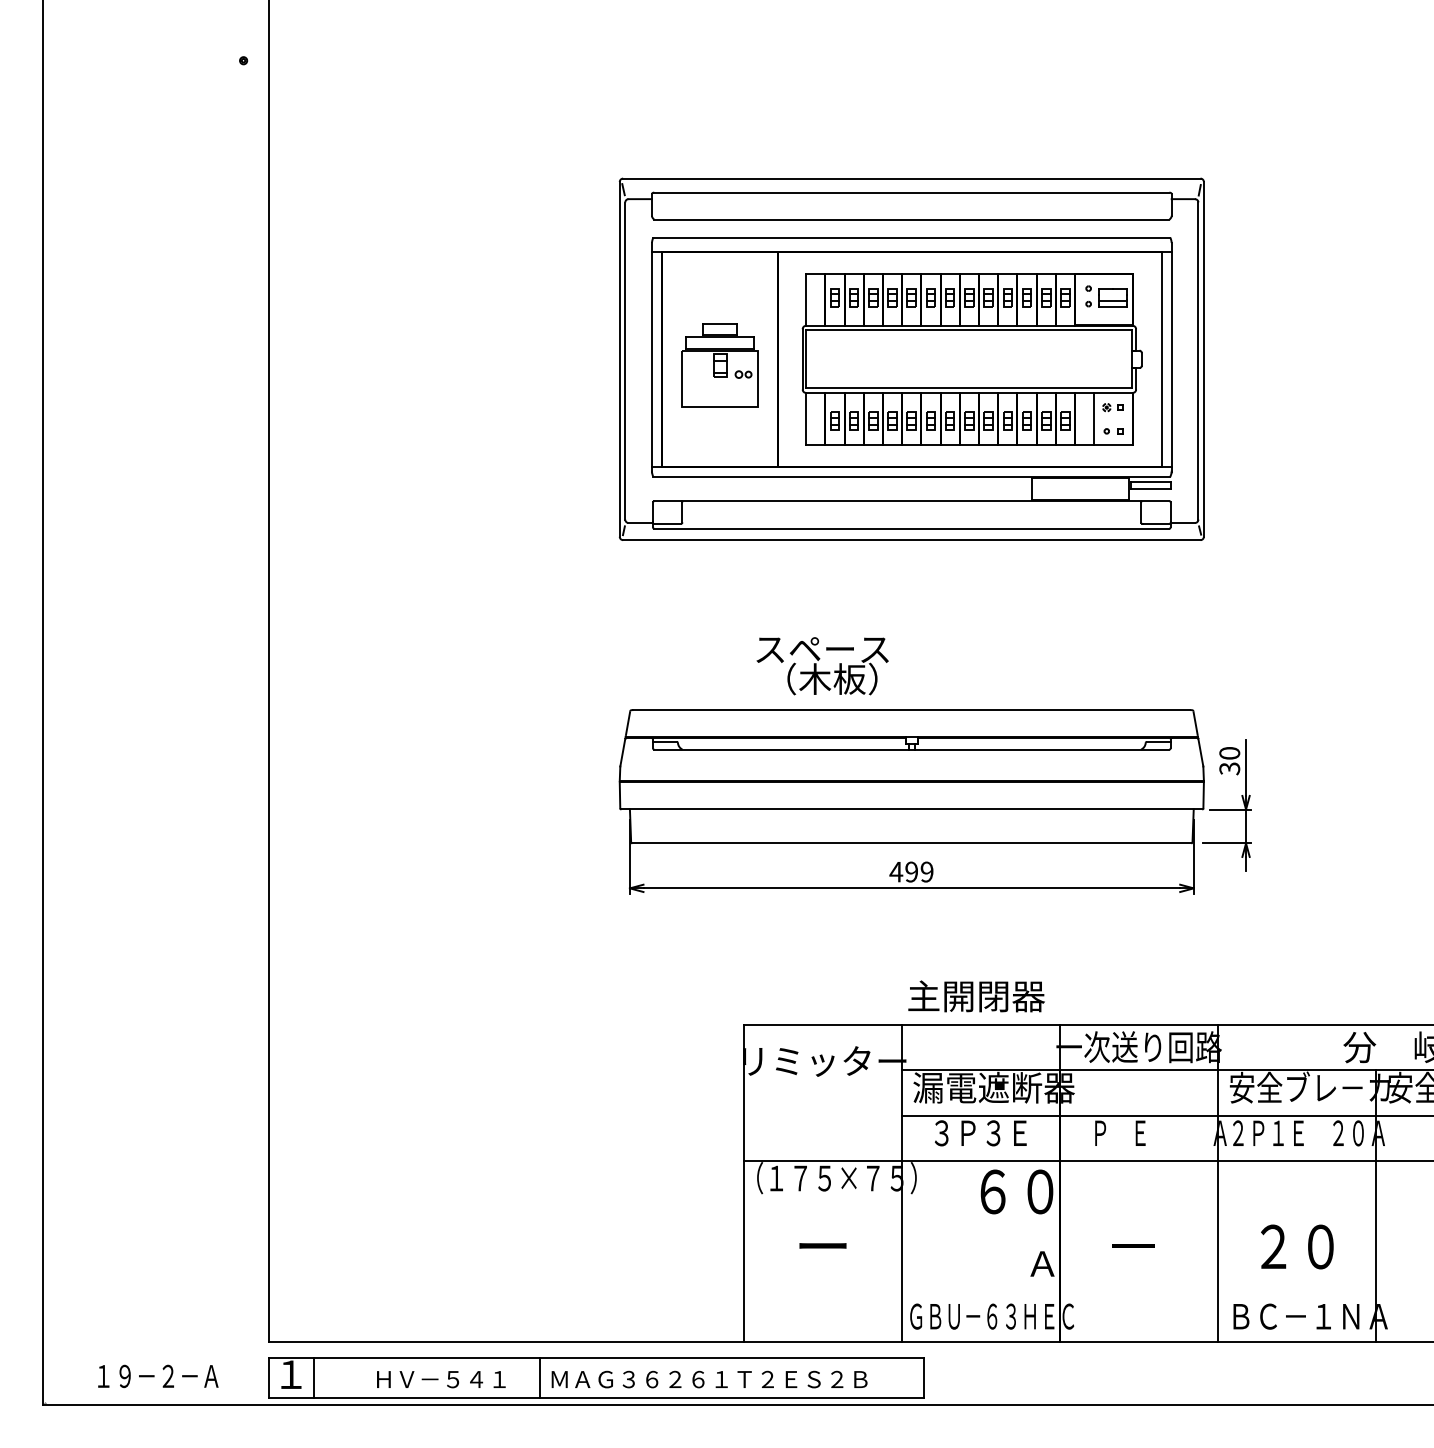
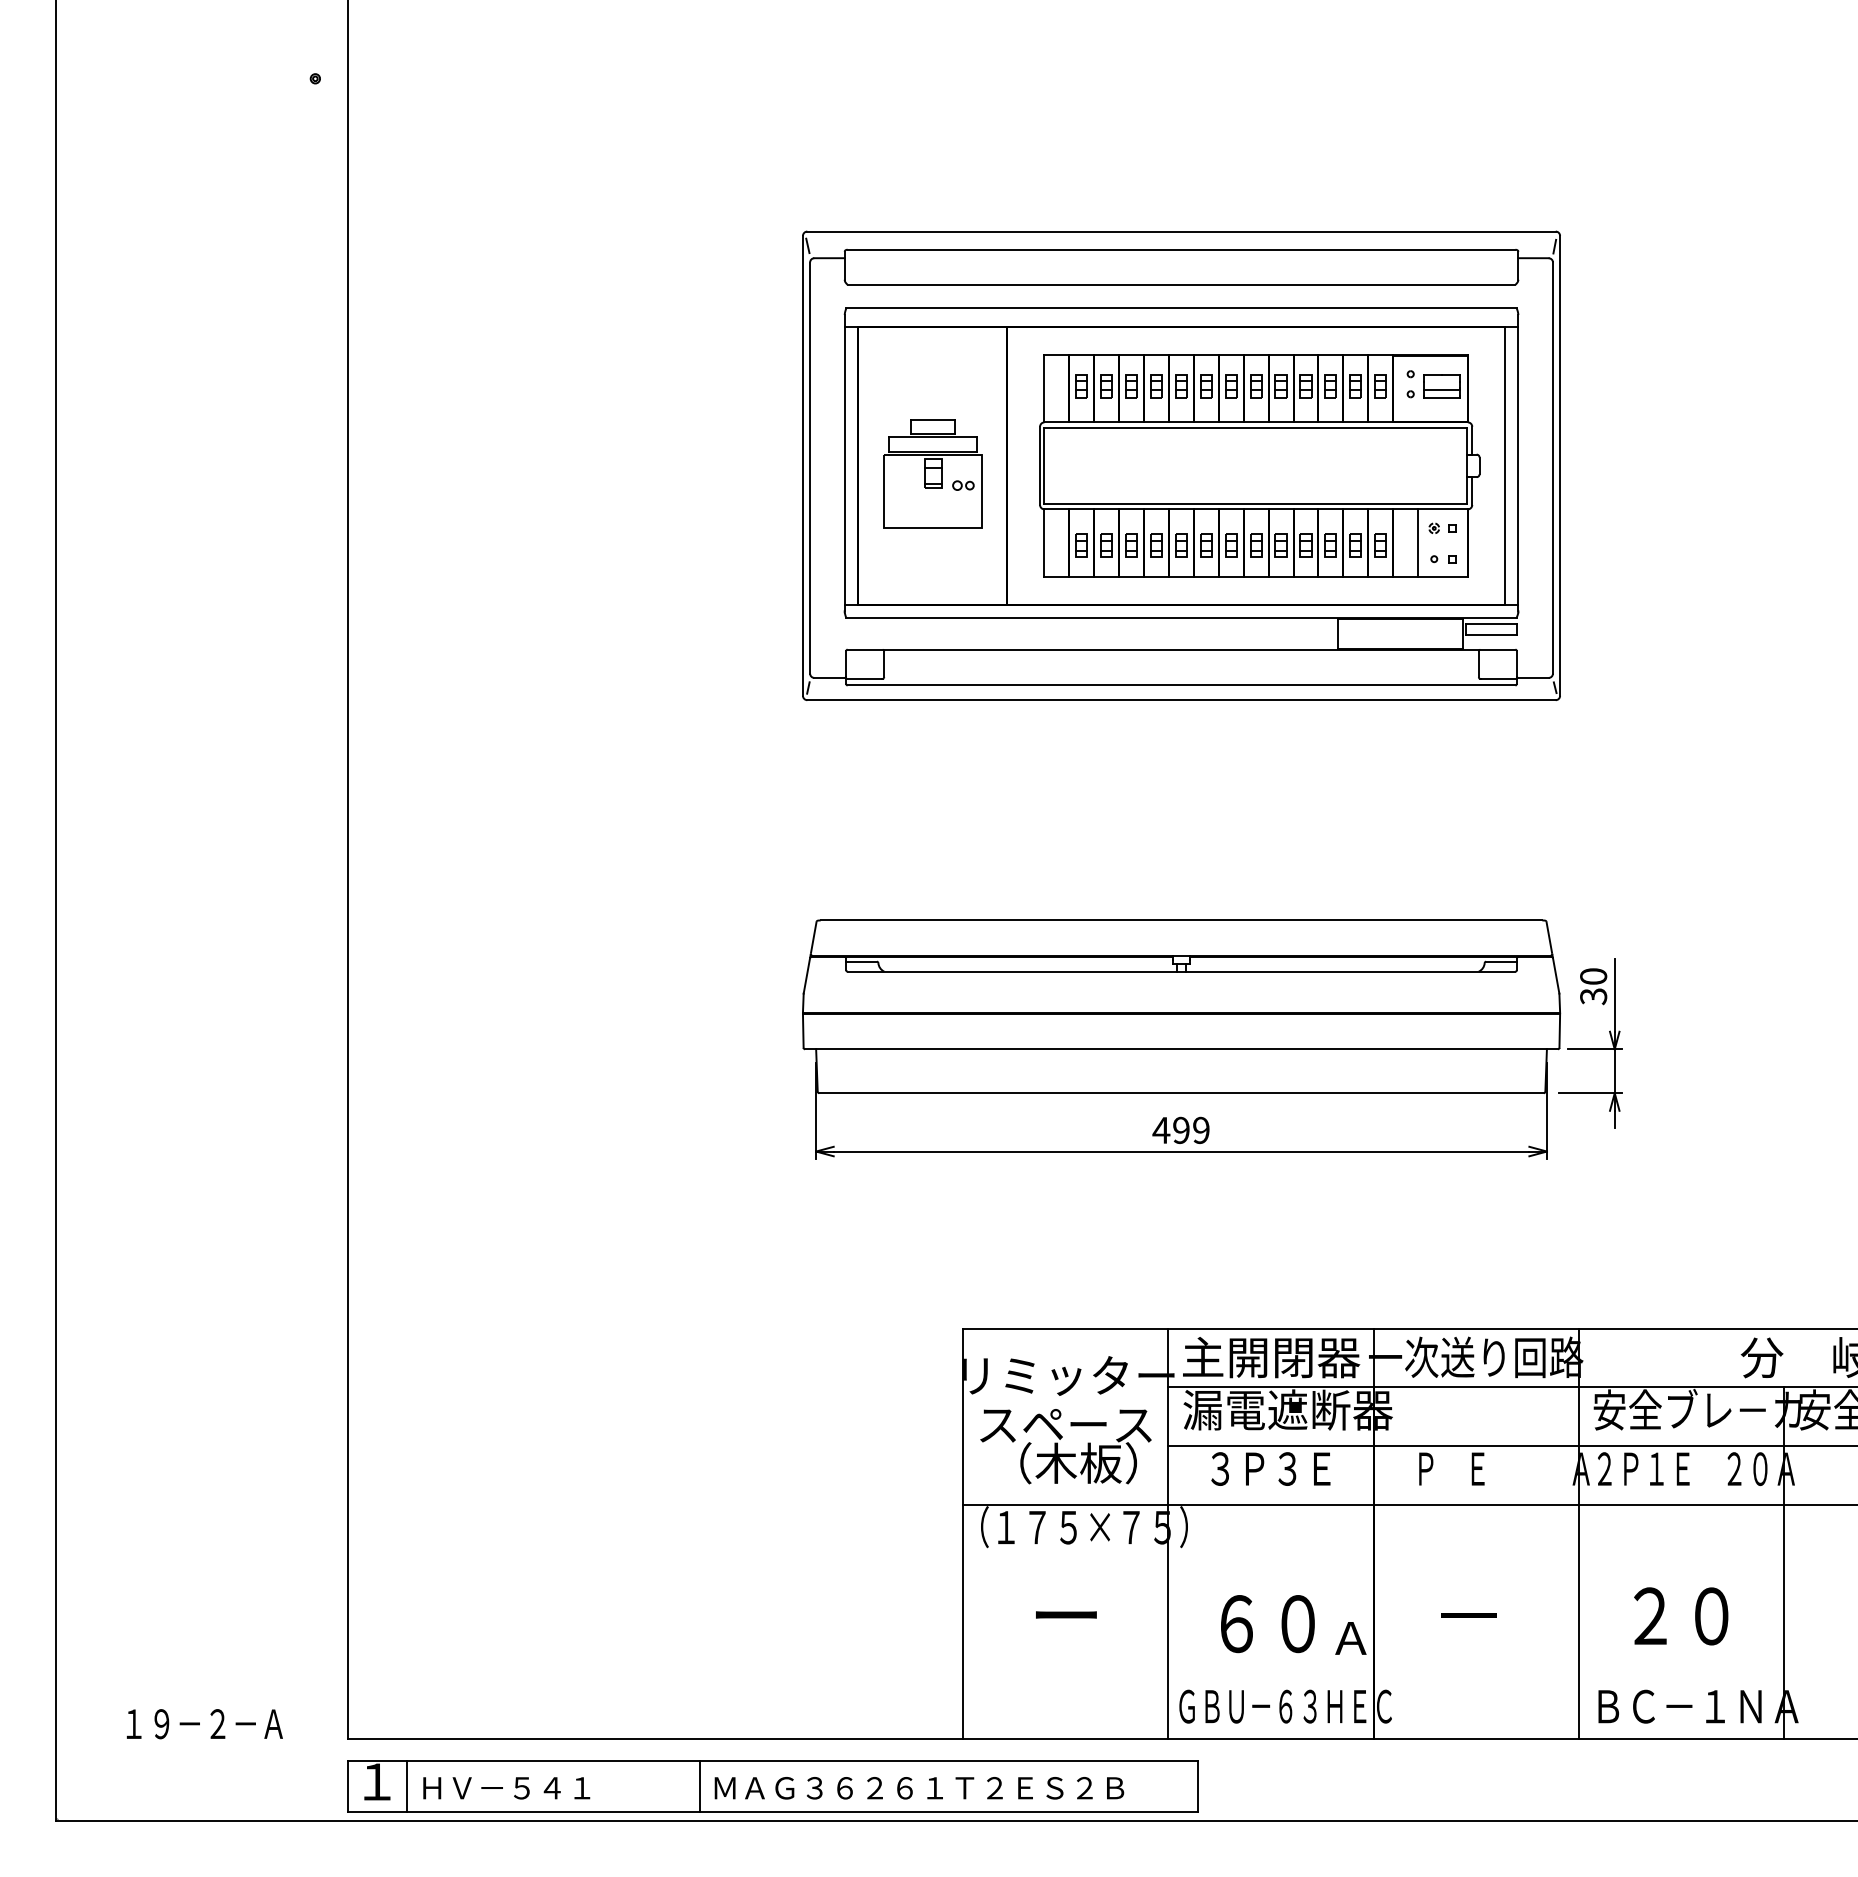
text: (822, 666) -> (1065, 1446), moved
text: (976, 996) -> (1271, 1357), moved
text: (1016, 1192) -> (1267, 1624), moved
text: (158, 1376) -> (204, 1724), moved
text: (441, 1379) -> (506, 1788), moved

